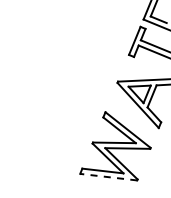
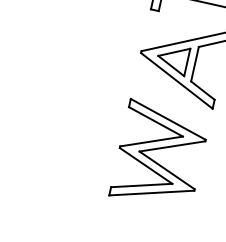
line: (108, 177) -> (151, 193), dashed -> solid

